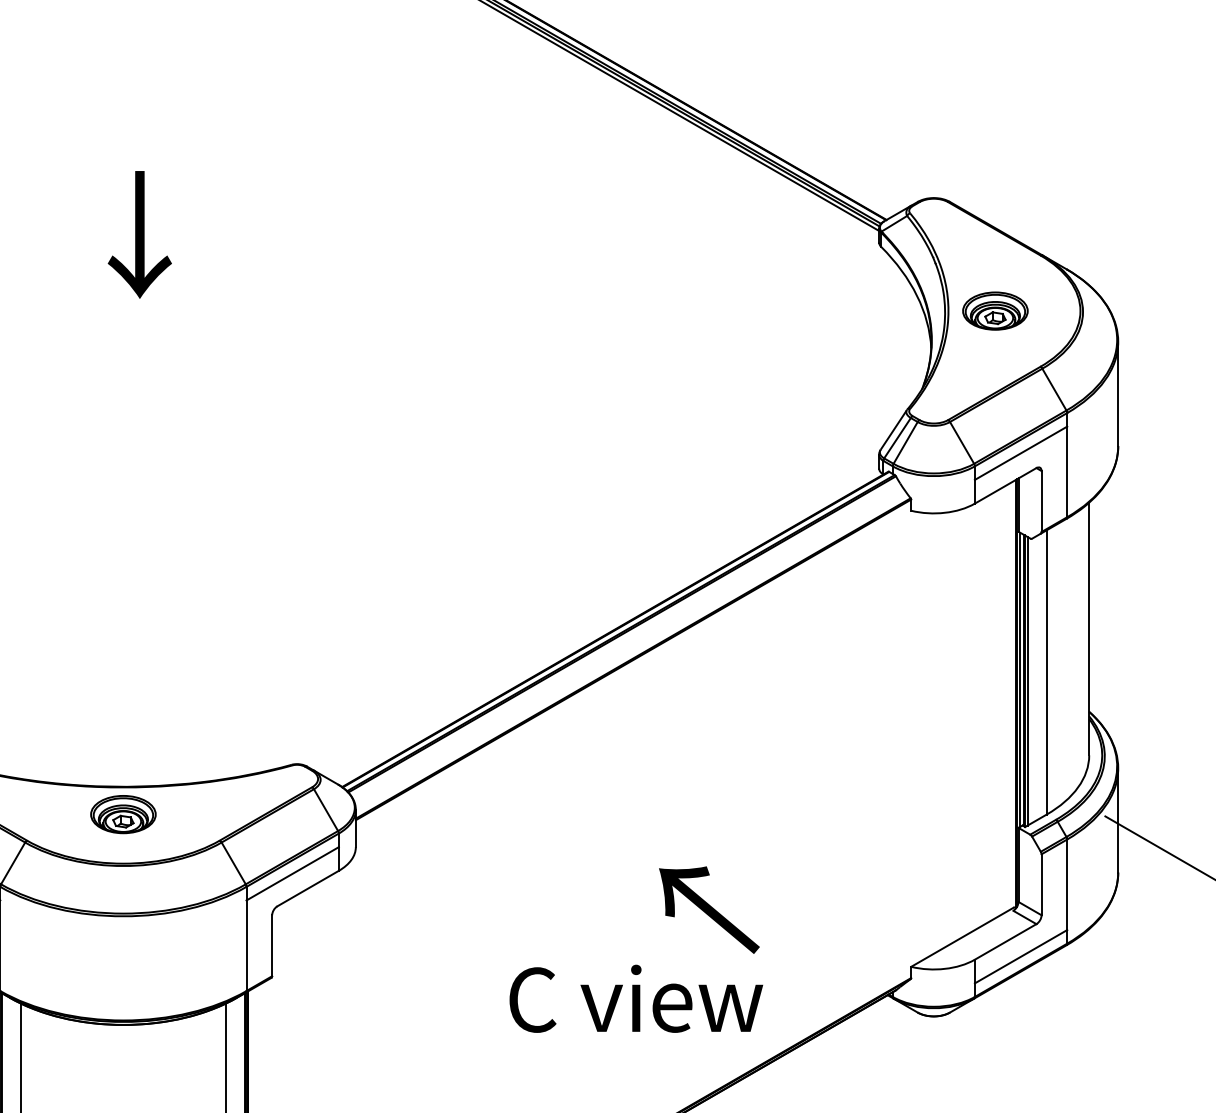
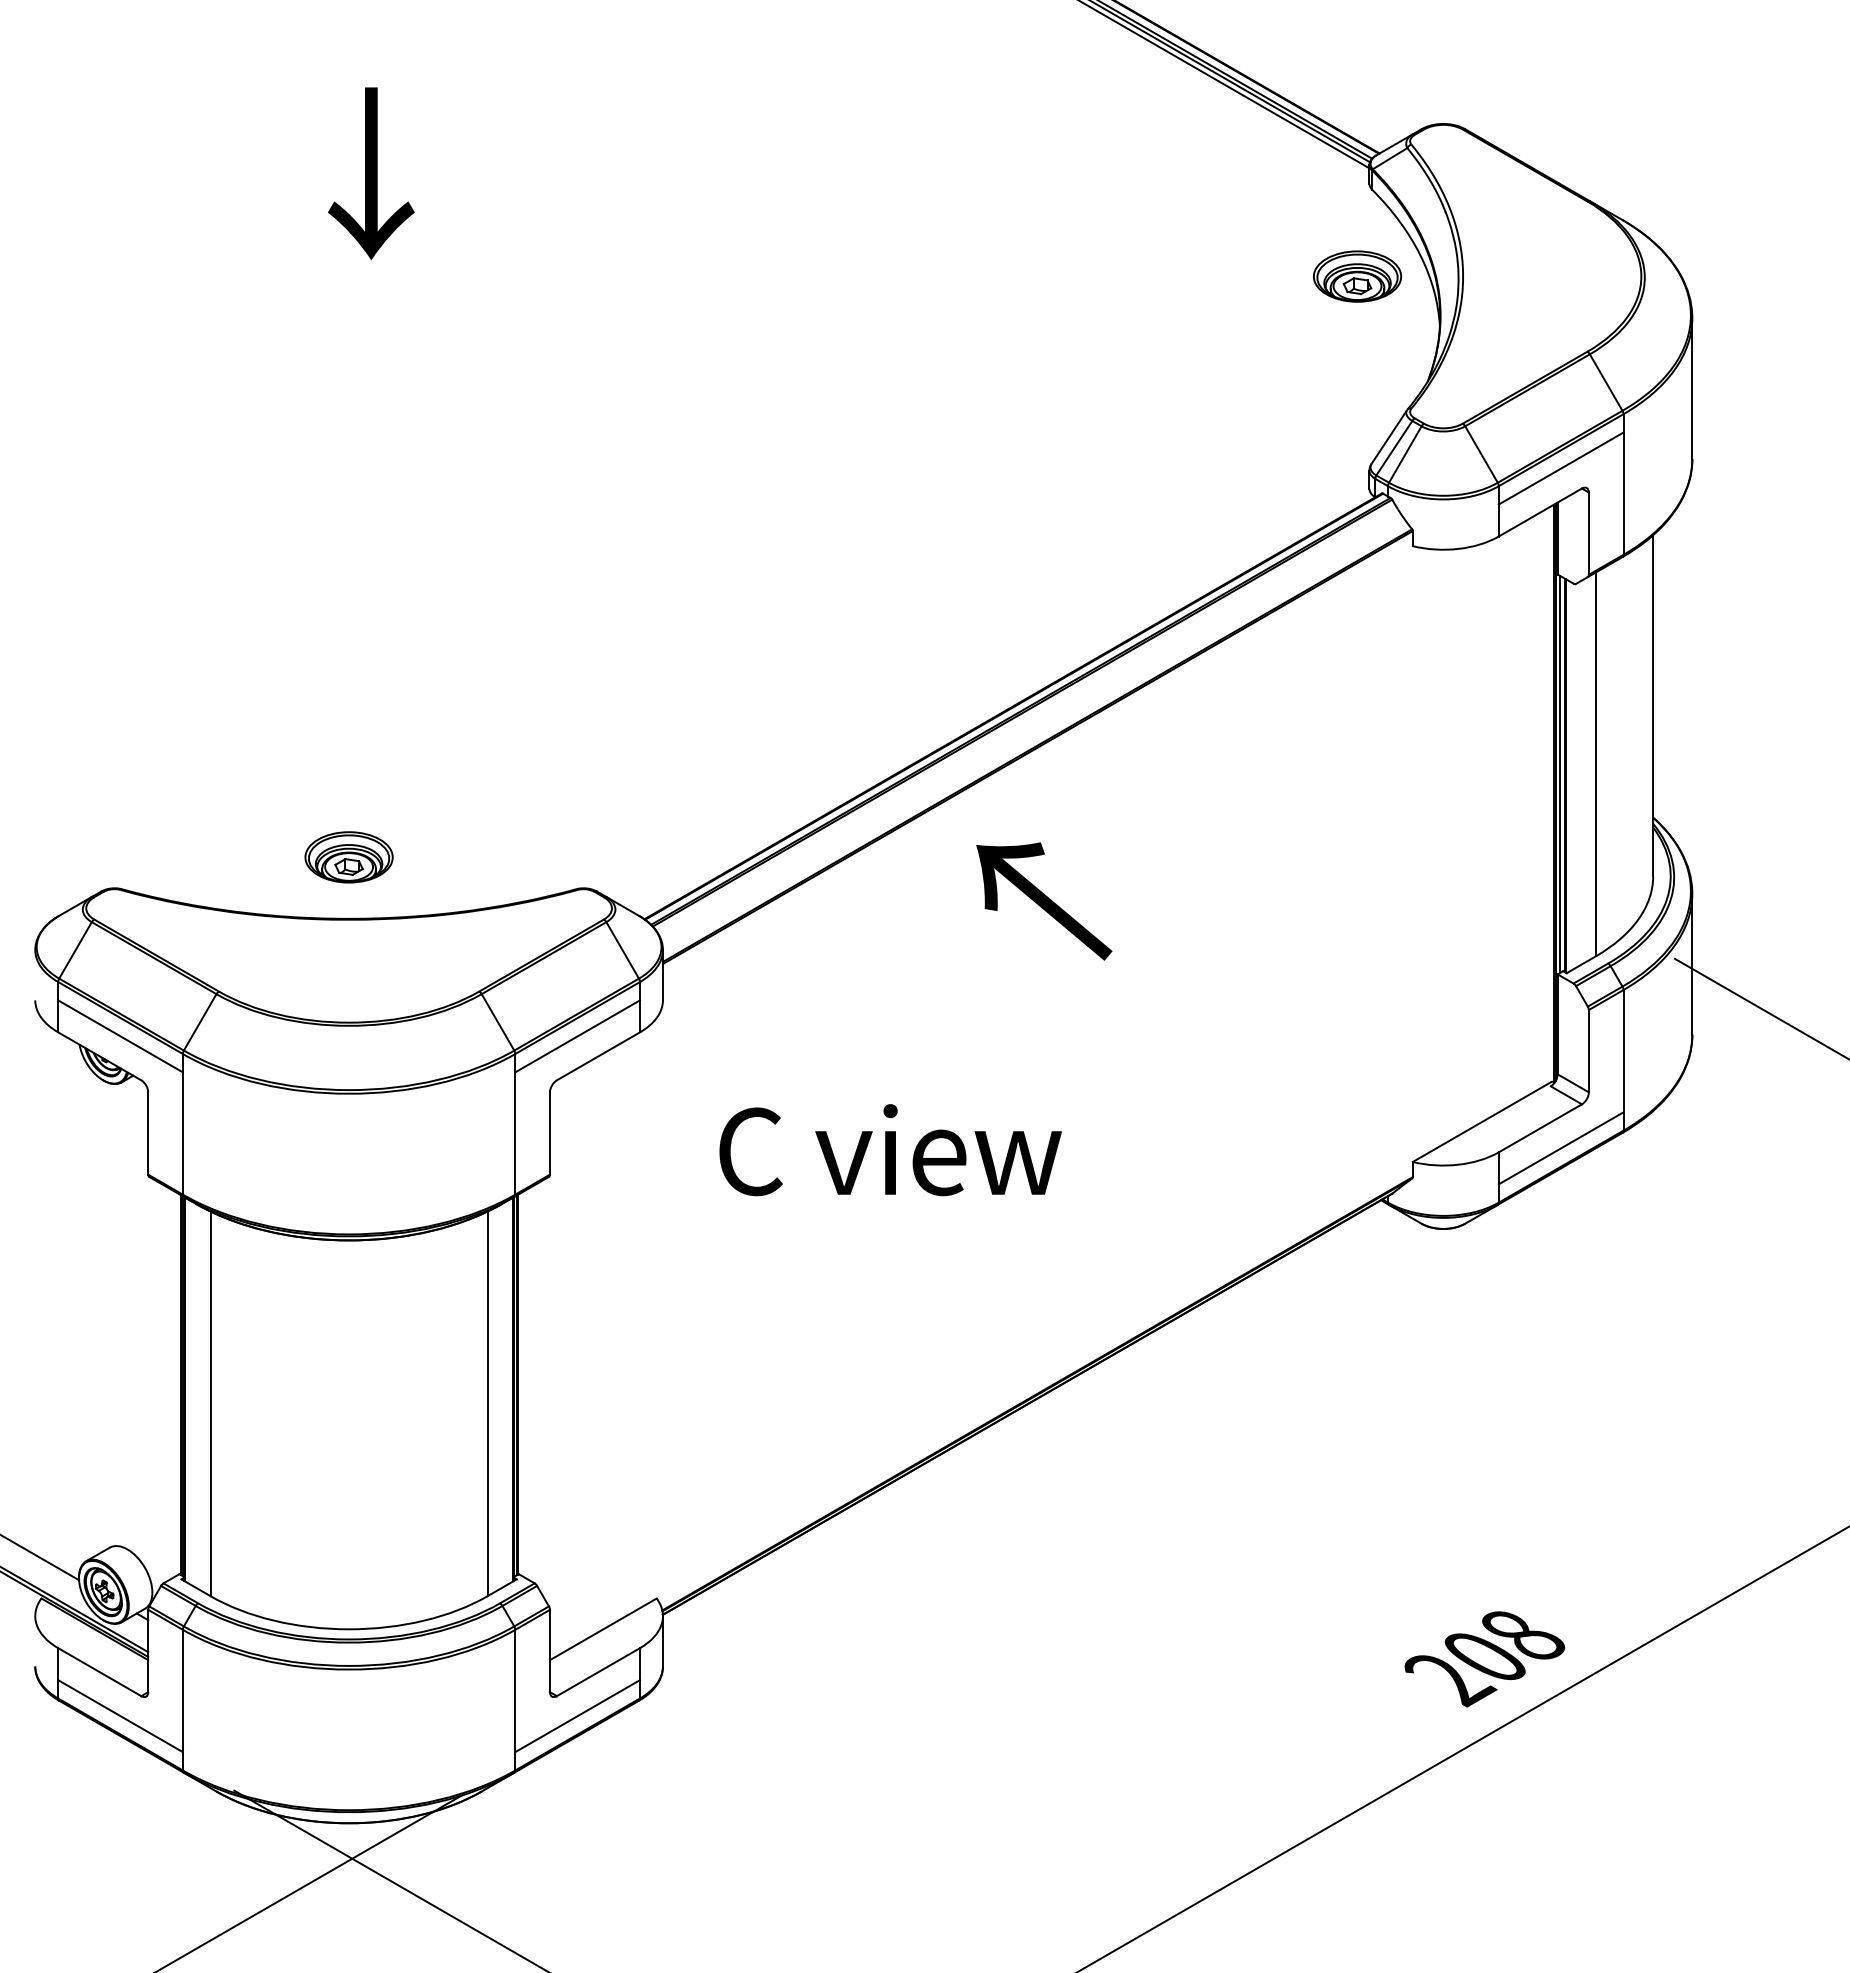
part: (995, 311) -> (1357, 276), moved
line: (1027, 681) -> (1570, 776), removed
part: (122, 814) -> (348, 857), moved
text: (709, 910) -> (1044, 901), moved
text: (636, 999) -> (890, 1150), moved

